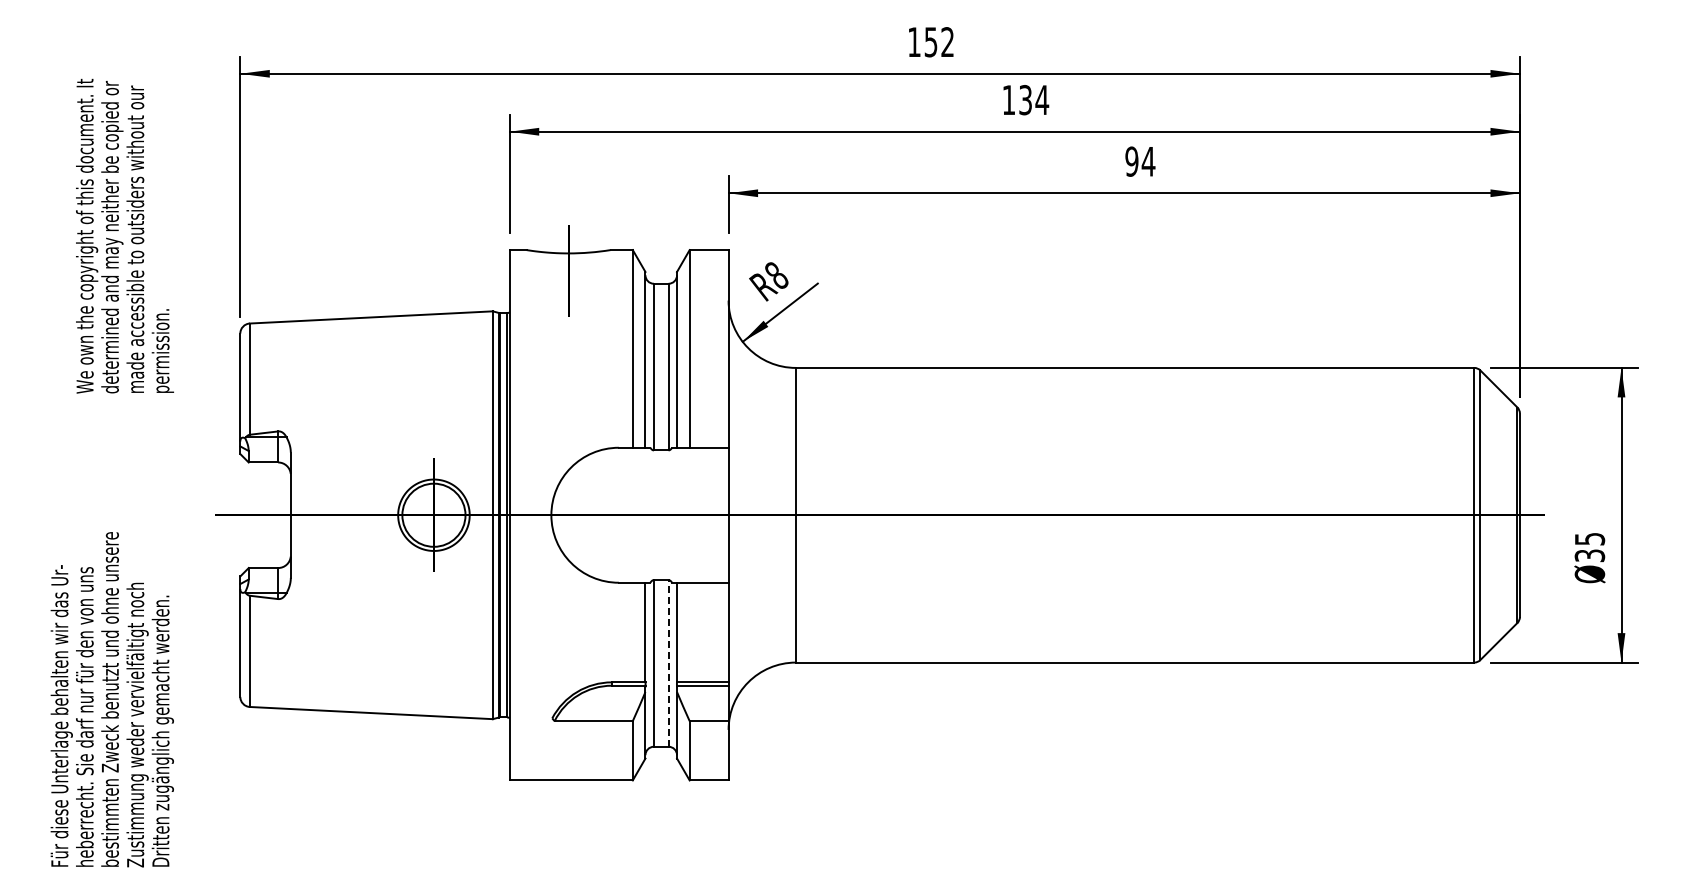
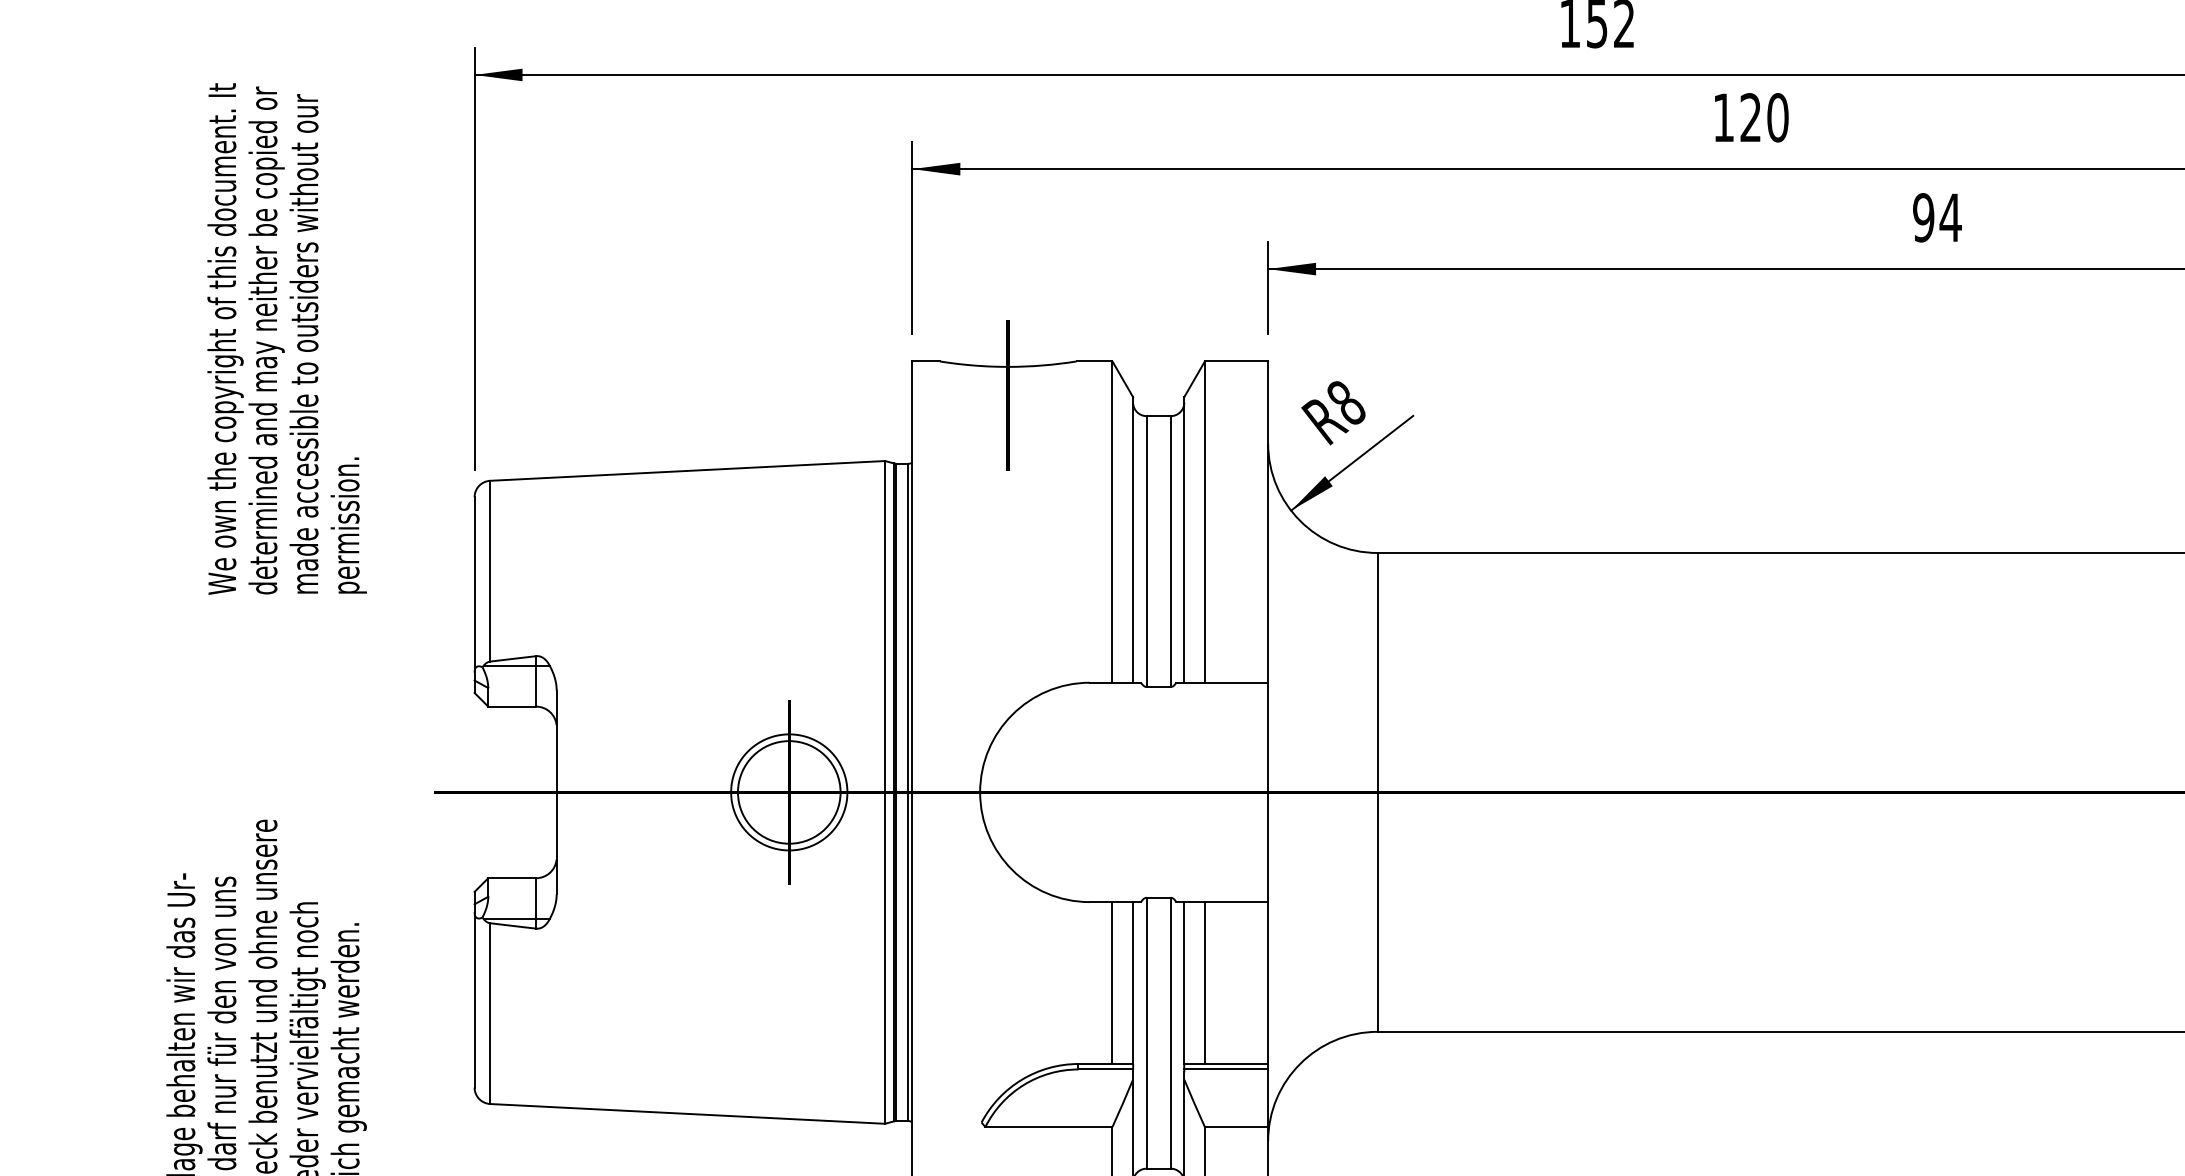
text: (1034, 100) -> (1765, 118), 134 -> 120
line: (632, 632) -> (1111, 982), added
line: (689, 632) -> (1204, 982), added
line: (668, 662) -> (1170, 1031), dashed -> solid

